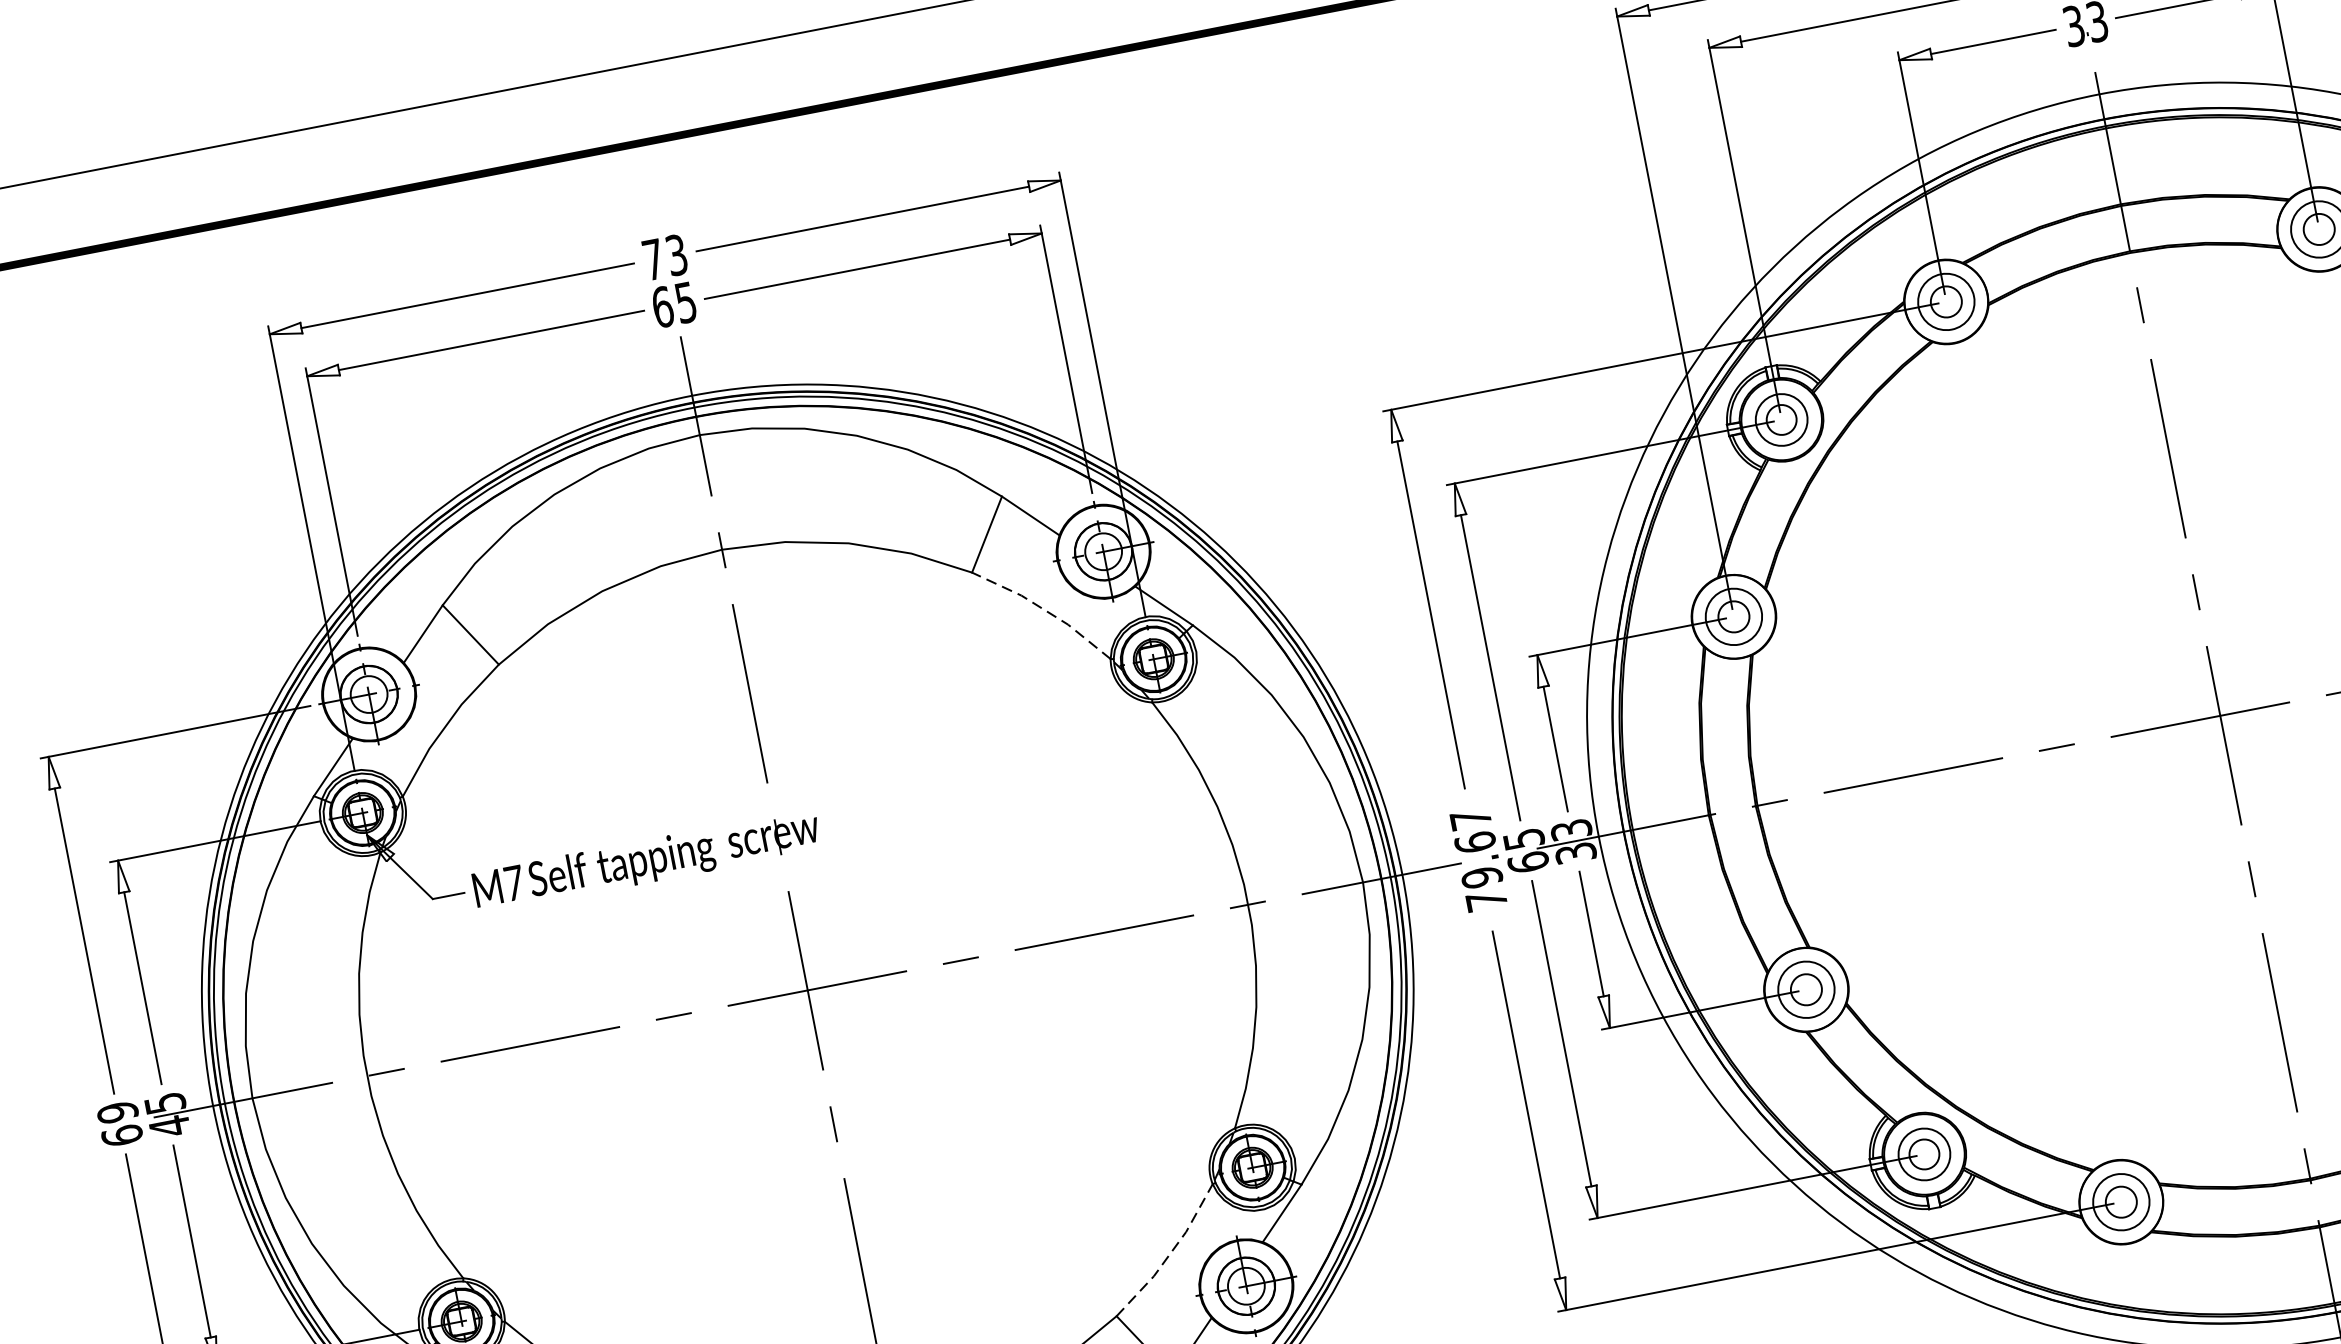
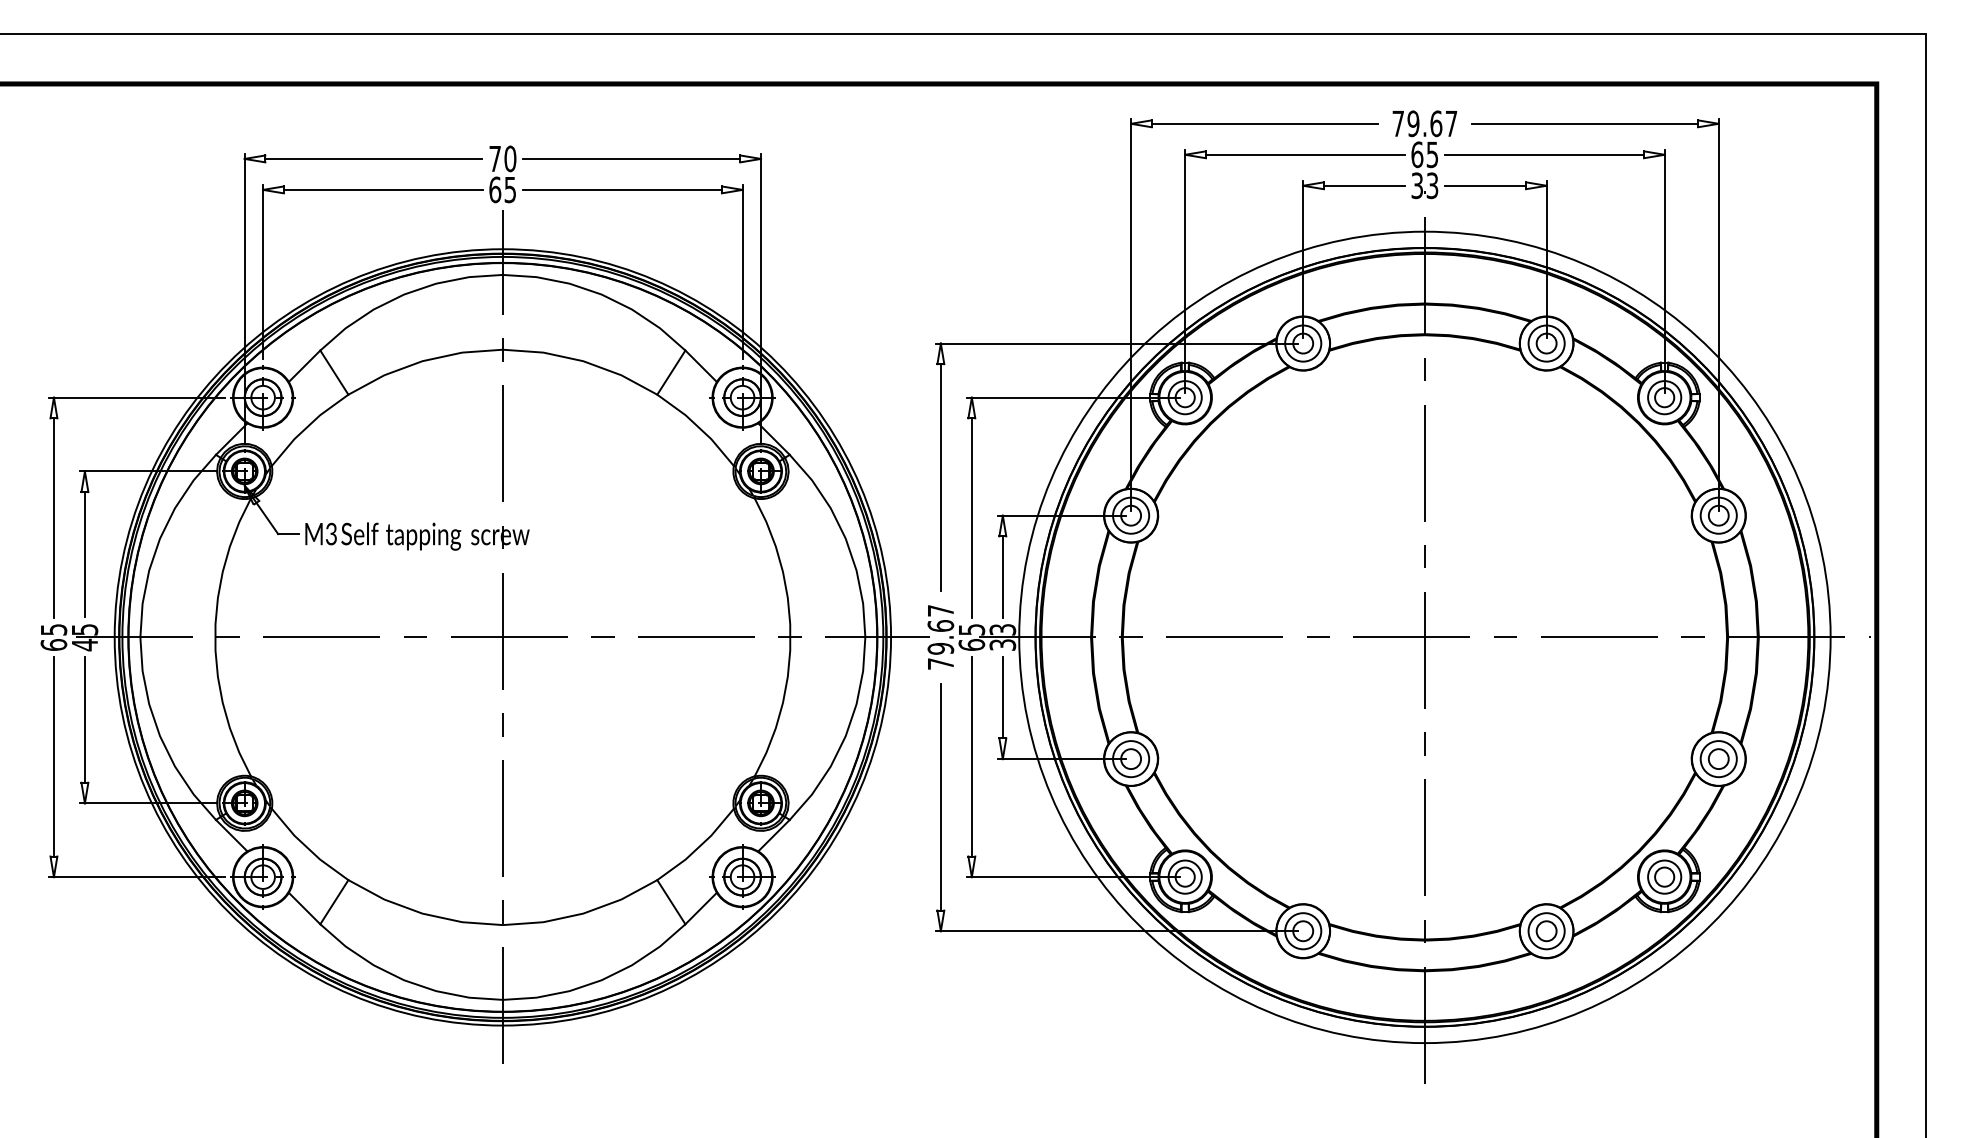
text: (676, 254) -> (510, 158), 73 -> 70
line: (1044, 610) -> (698, 427), dashed -> solid
text: (514, 882) -> (331, 533), M7 -> M3
text: (116, 1112) -> (53, 629), 69 -> 65
line: (1171, 1252) -> (699, 846), dashed -> solid

